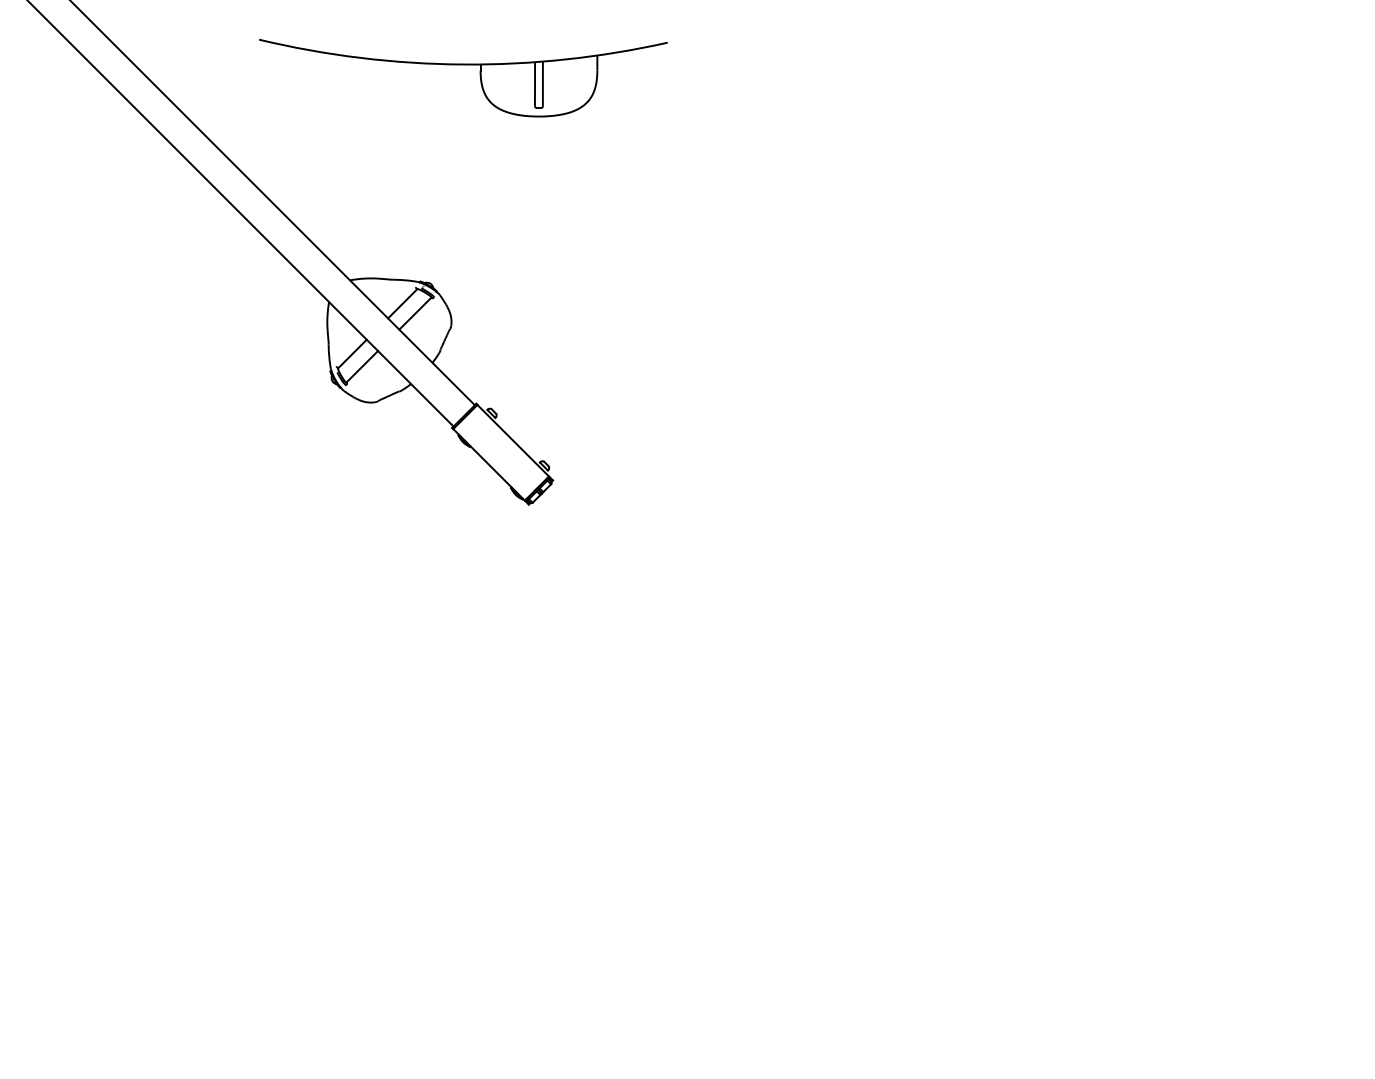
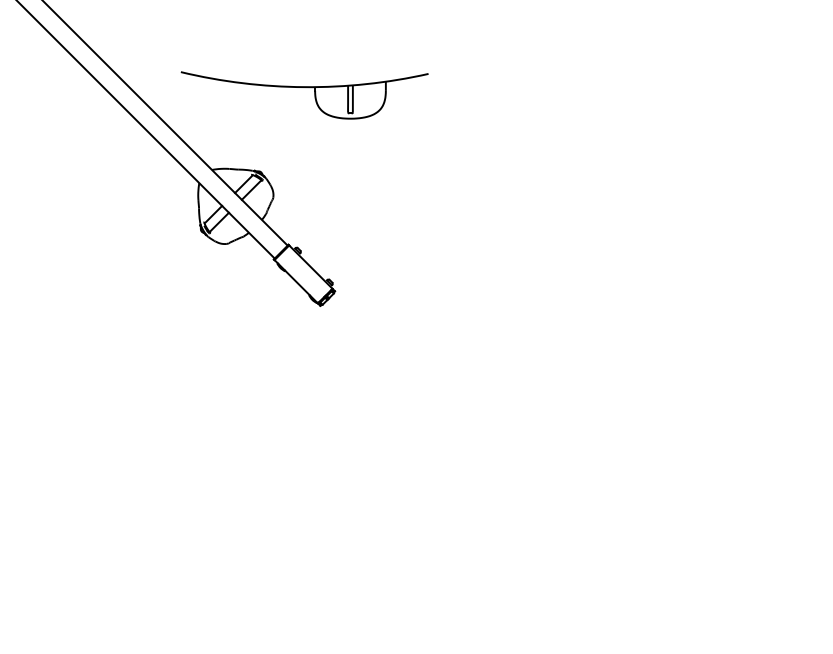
part: (463, 65) -> (304, 87), moved

